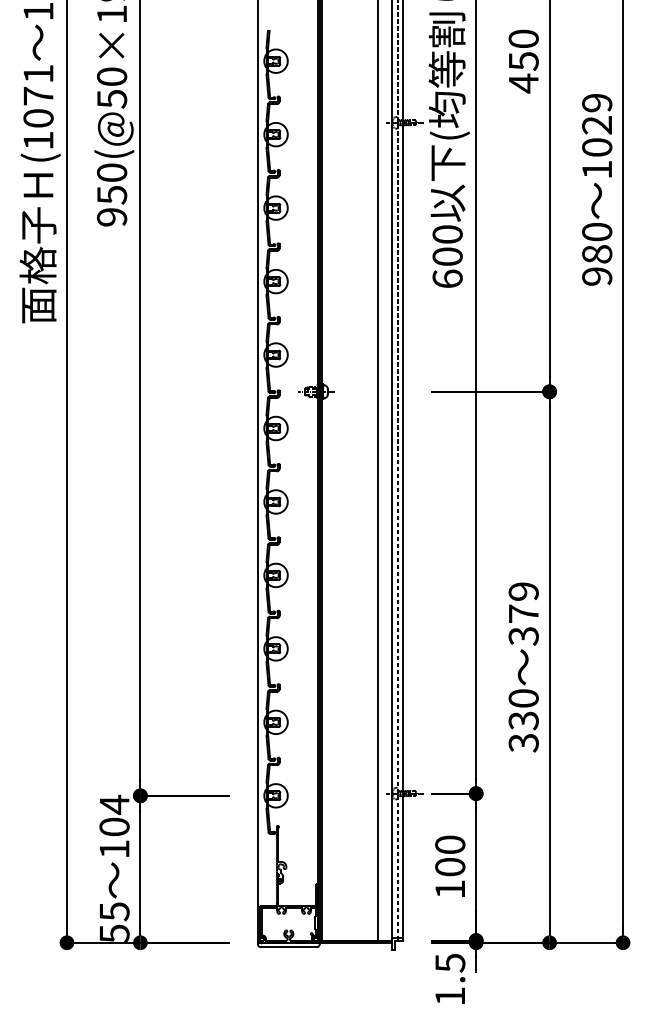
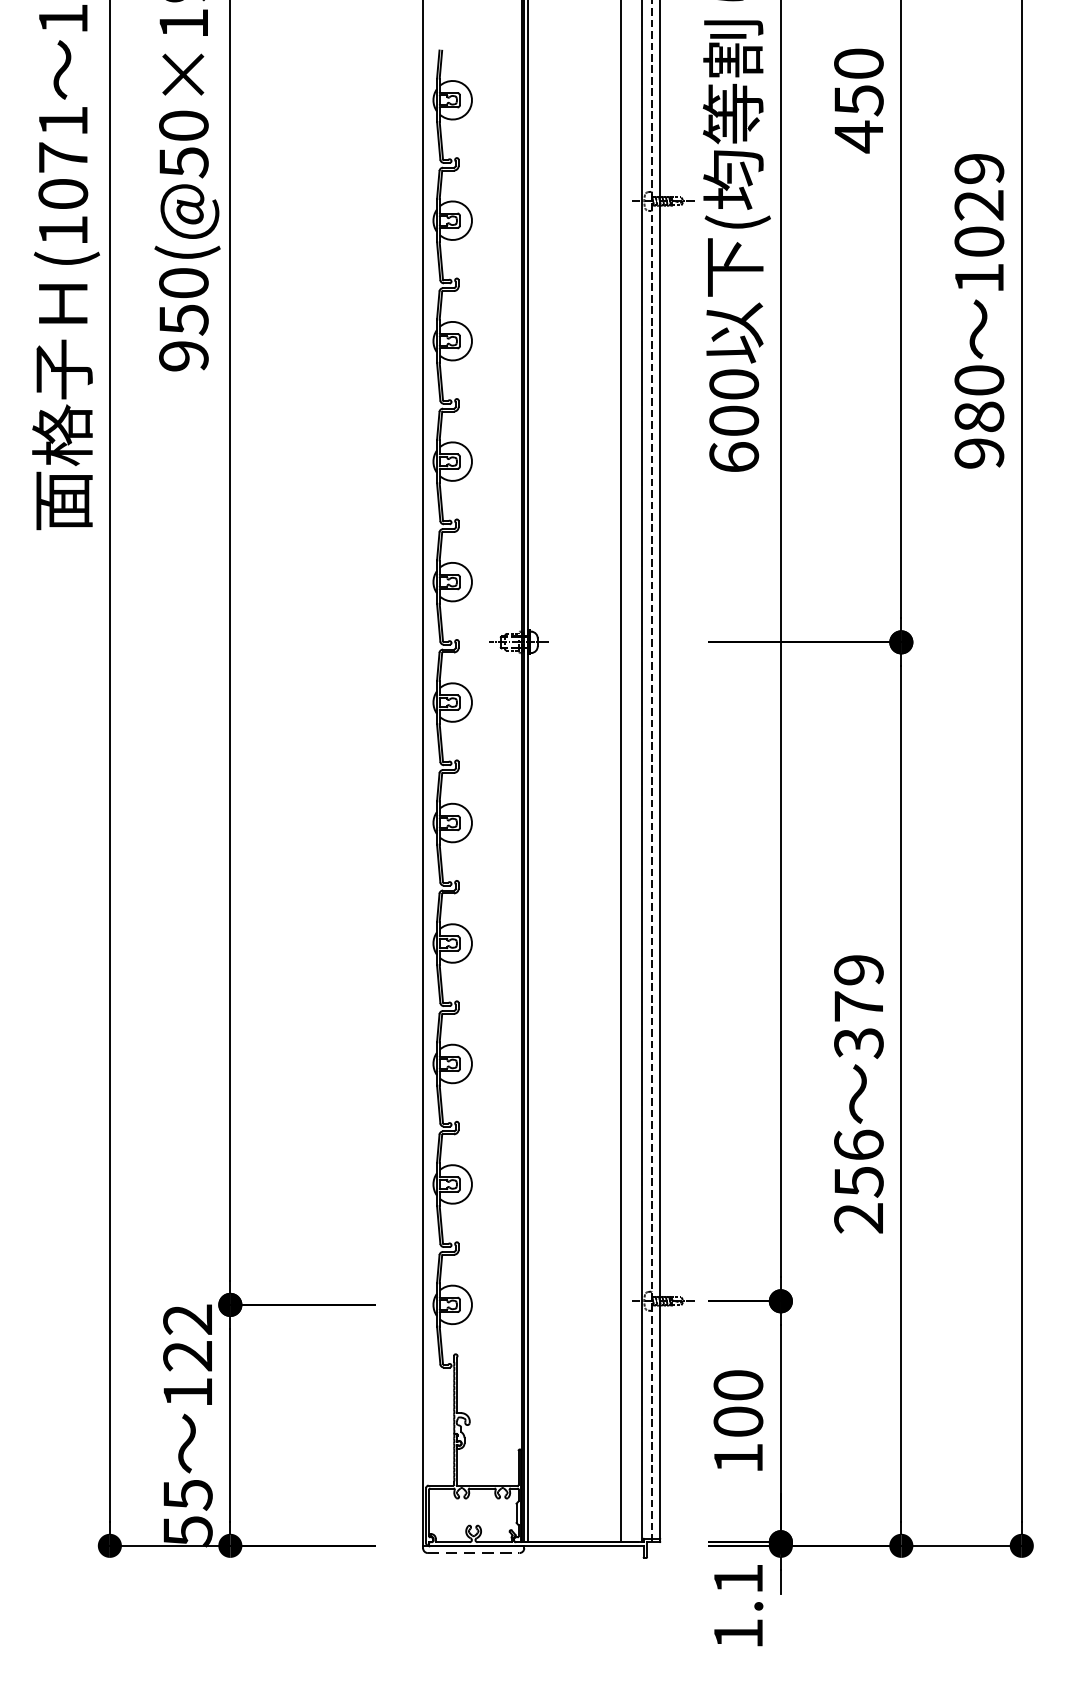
text: (523, 720) -> (858, 1181), 330 -> 256
text: (114, 815) -> (187, 1337), 104 -> 122
line: (288, 947) -> (473, 1553), solid -> dashed
text: (450, 963) -> (738, 1579), 1.5 -> 1.1

